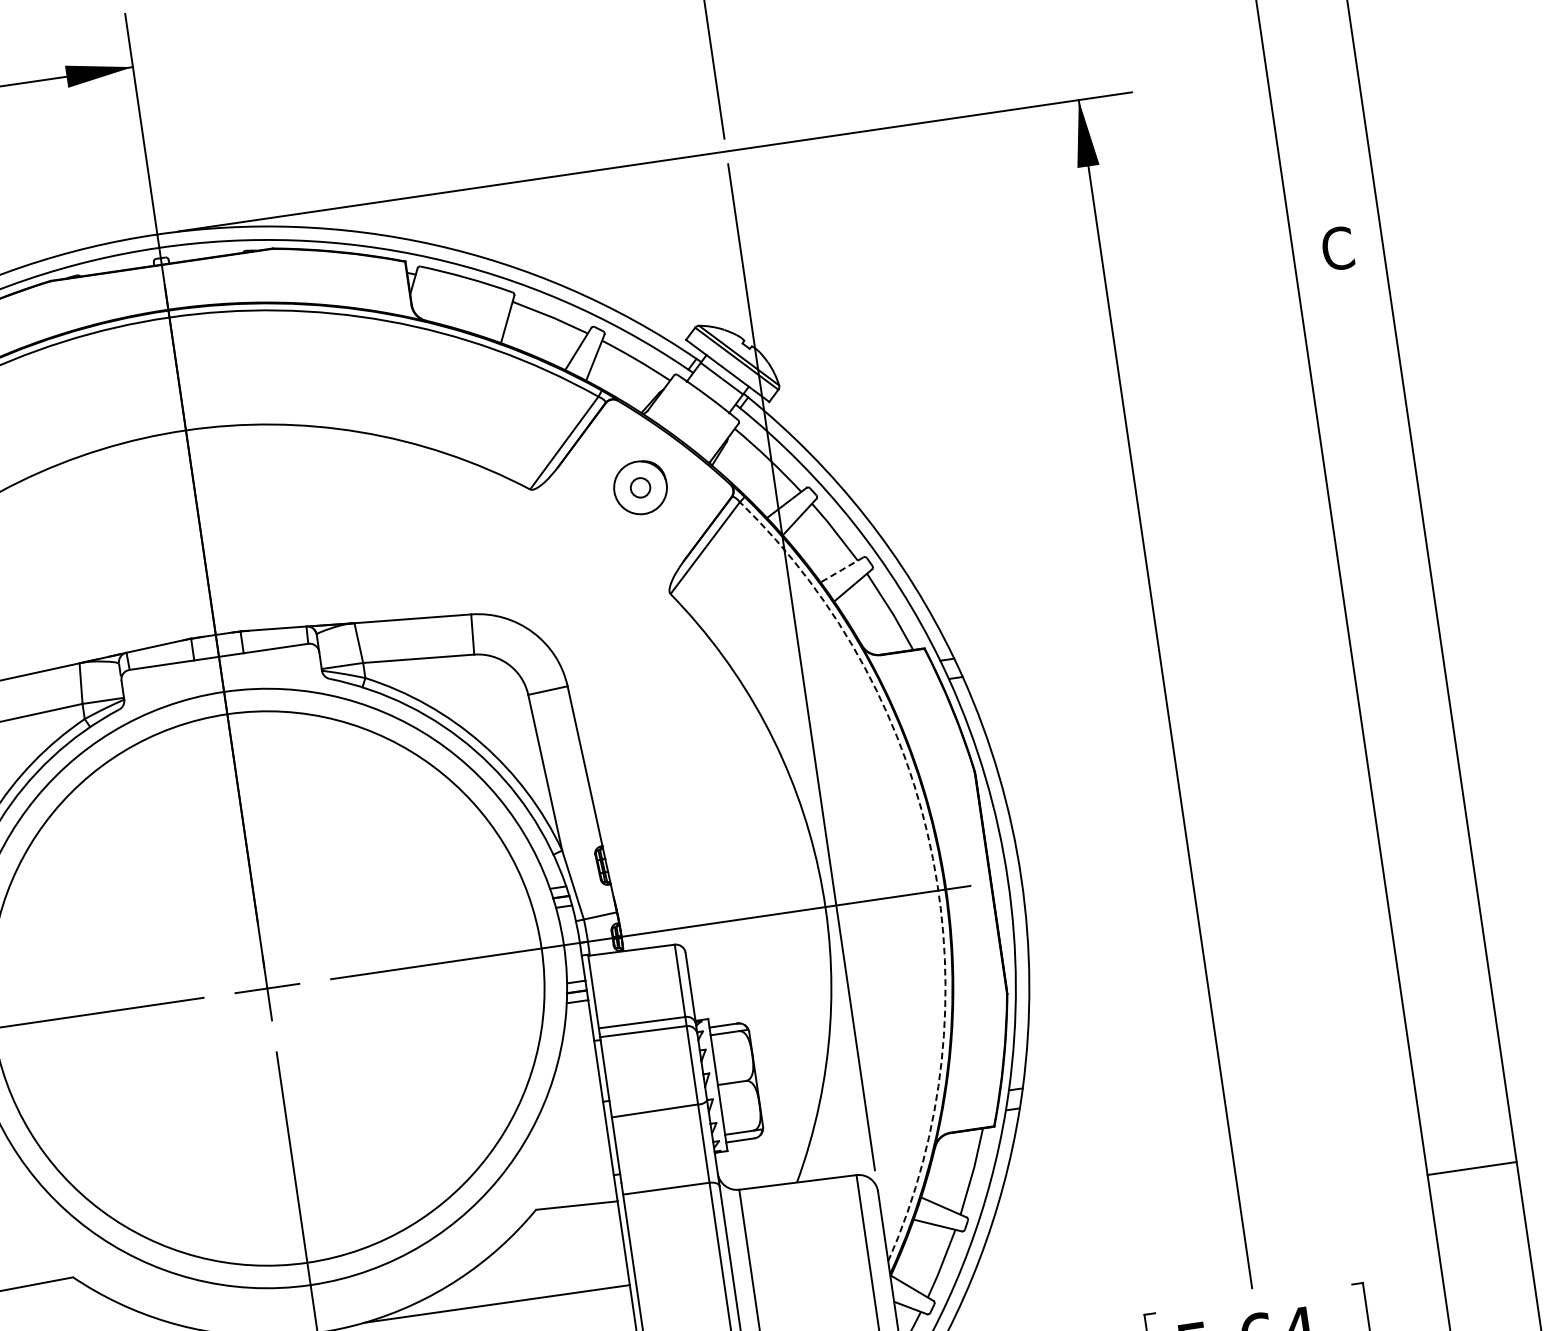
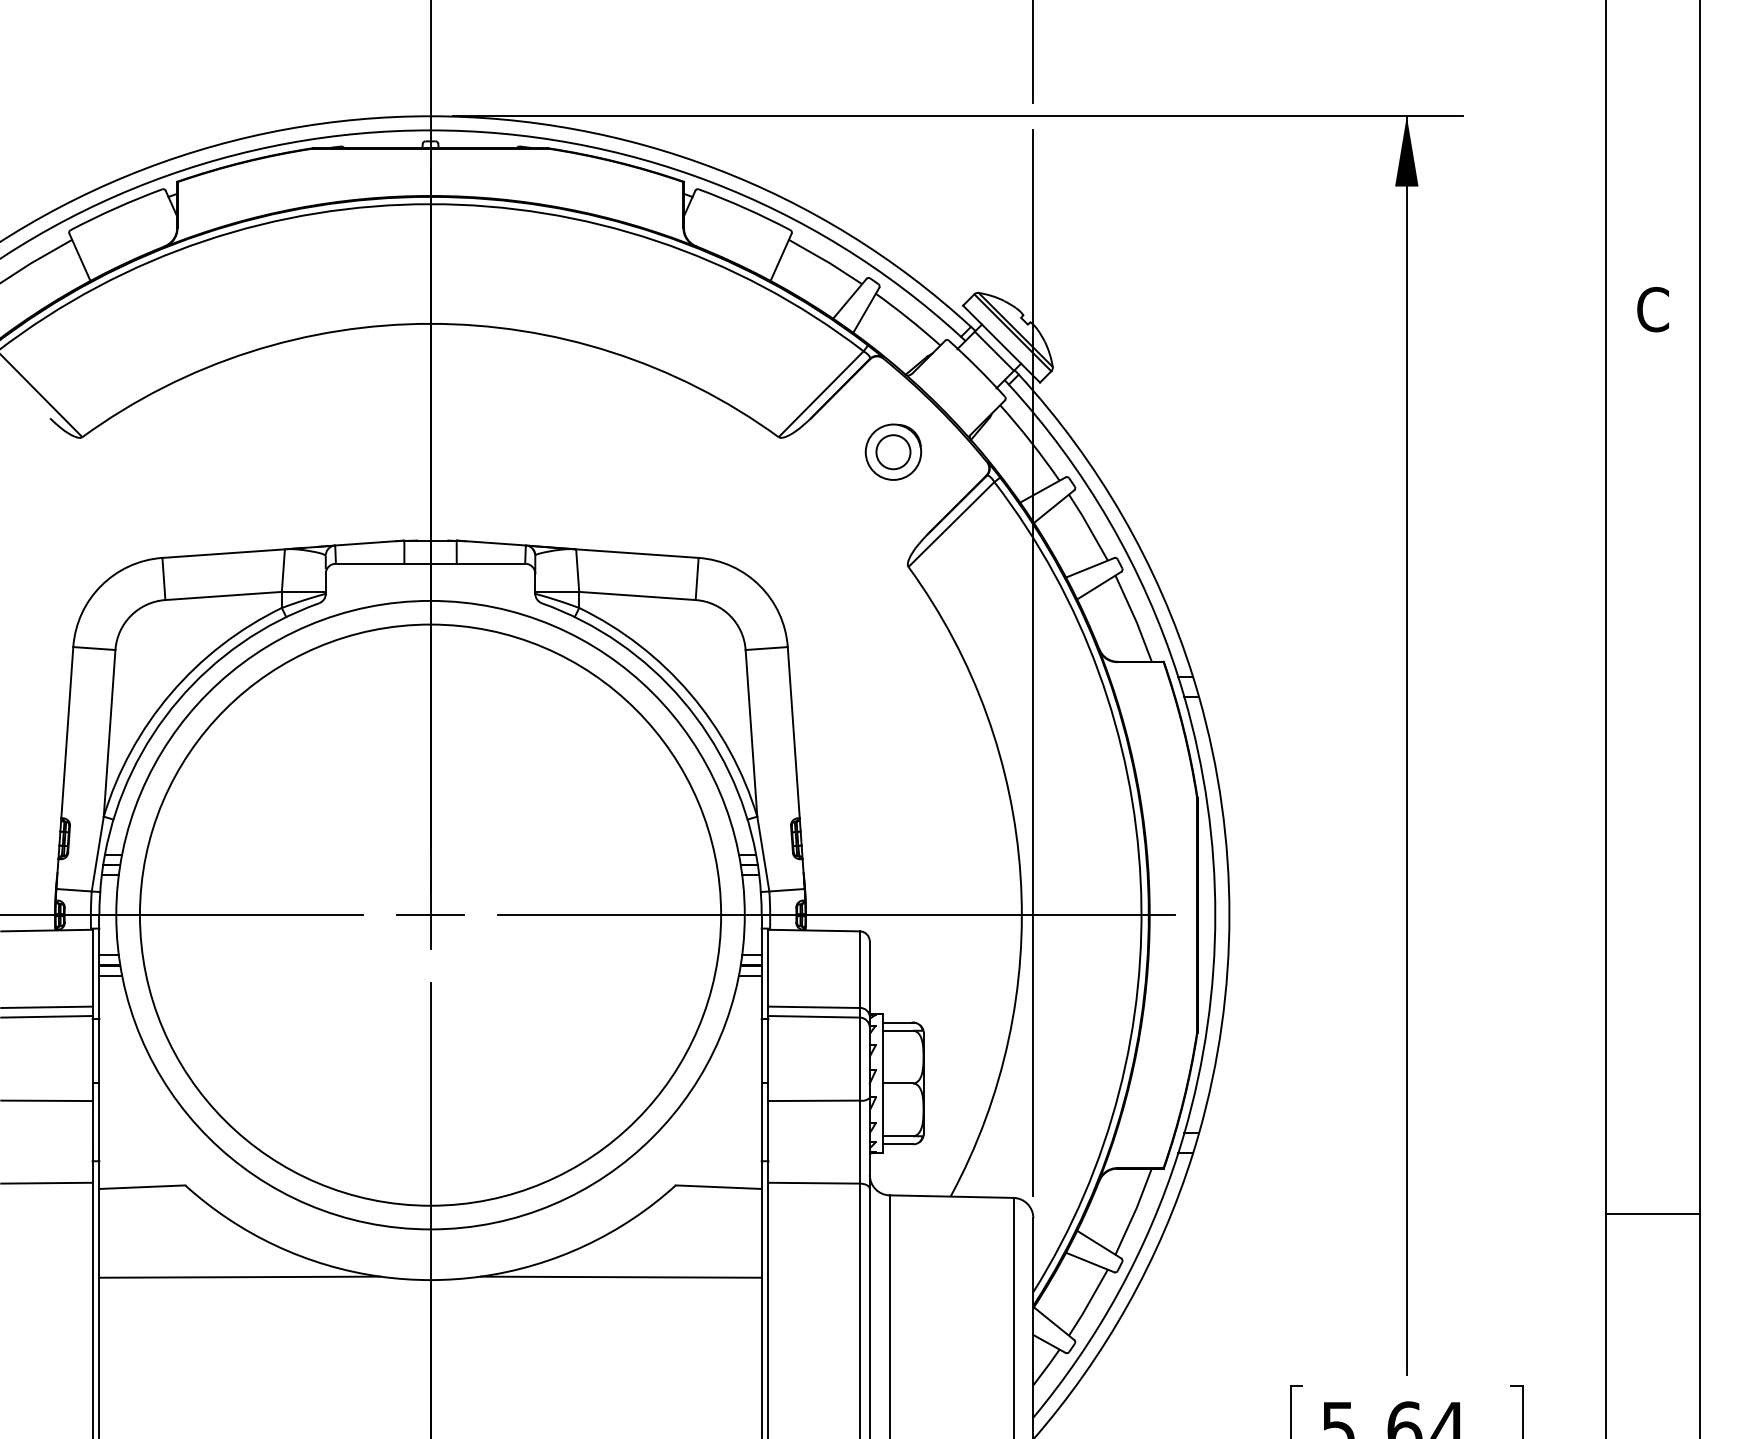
circle: (640, 488) -> (893, 452), size x1.67
line: (842, 569) -> (1090, 567), dashed -> solid
arc: (932, 858) -> (1140, 881), dashed -> solid
line: (1471, 1168) -> (1652, 1214), moved

